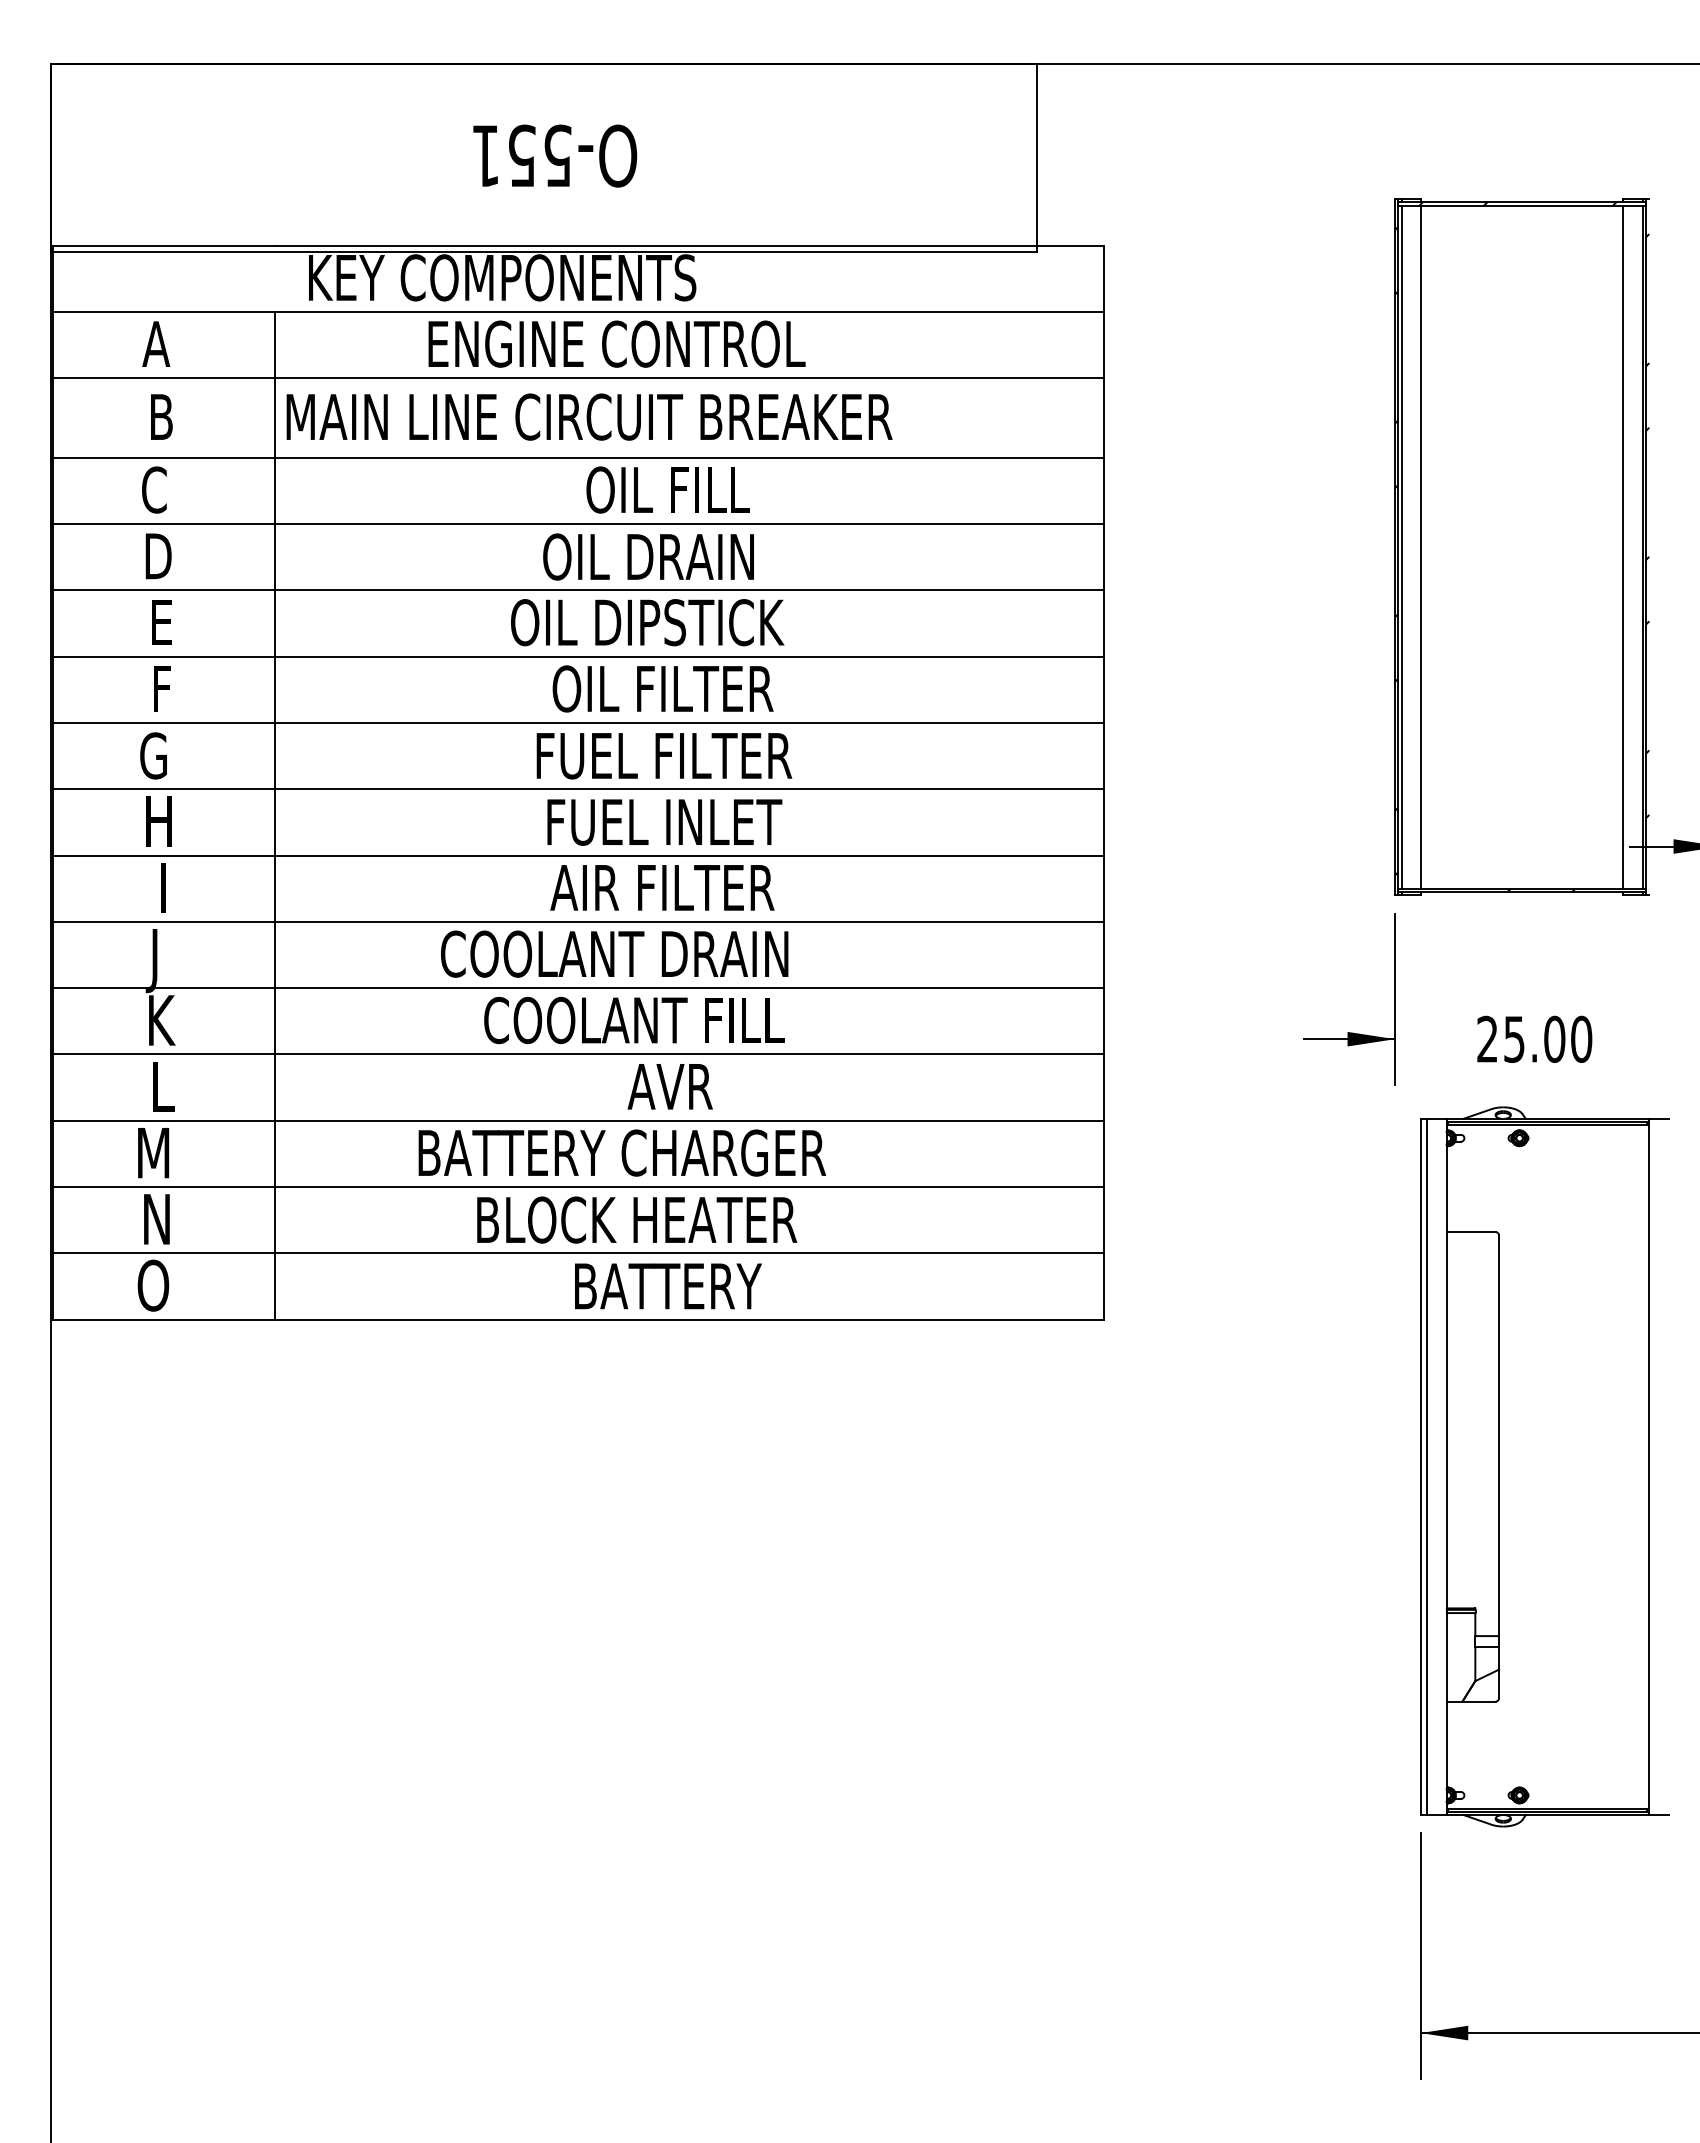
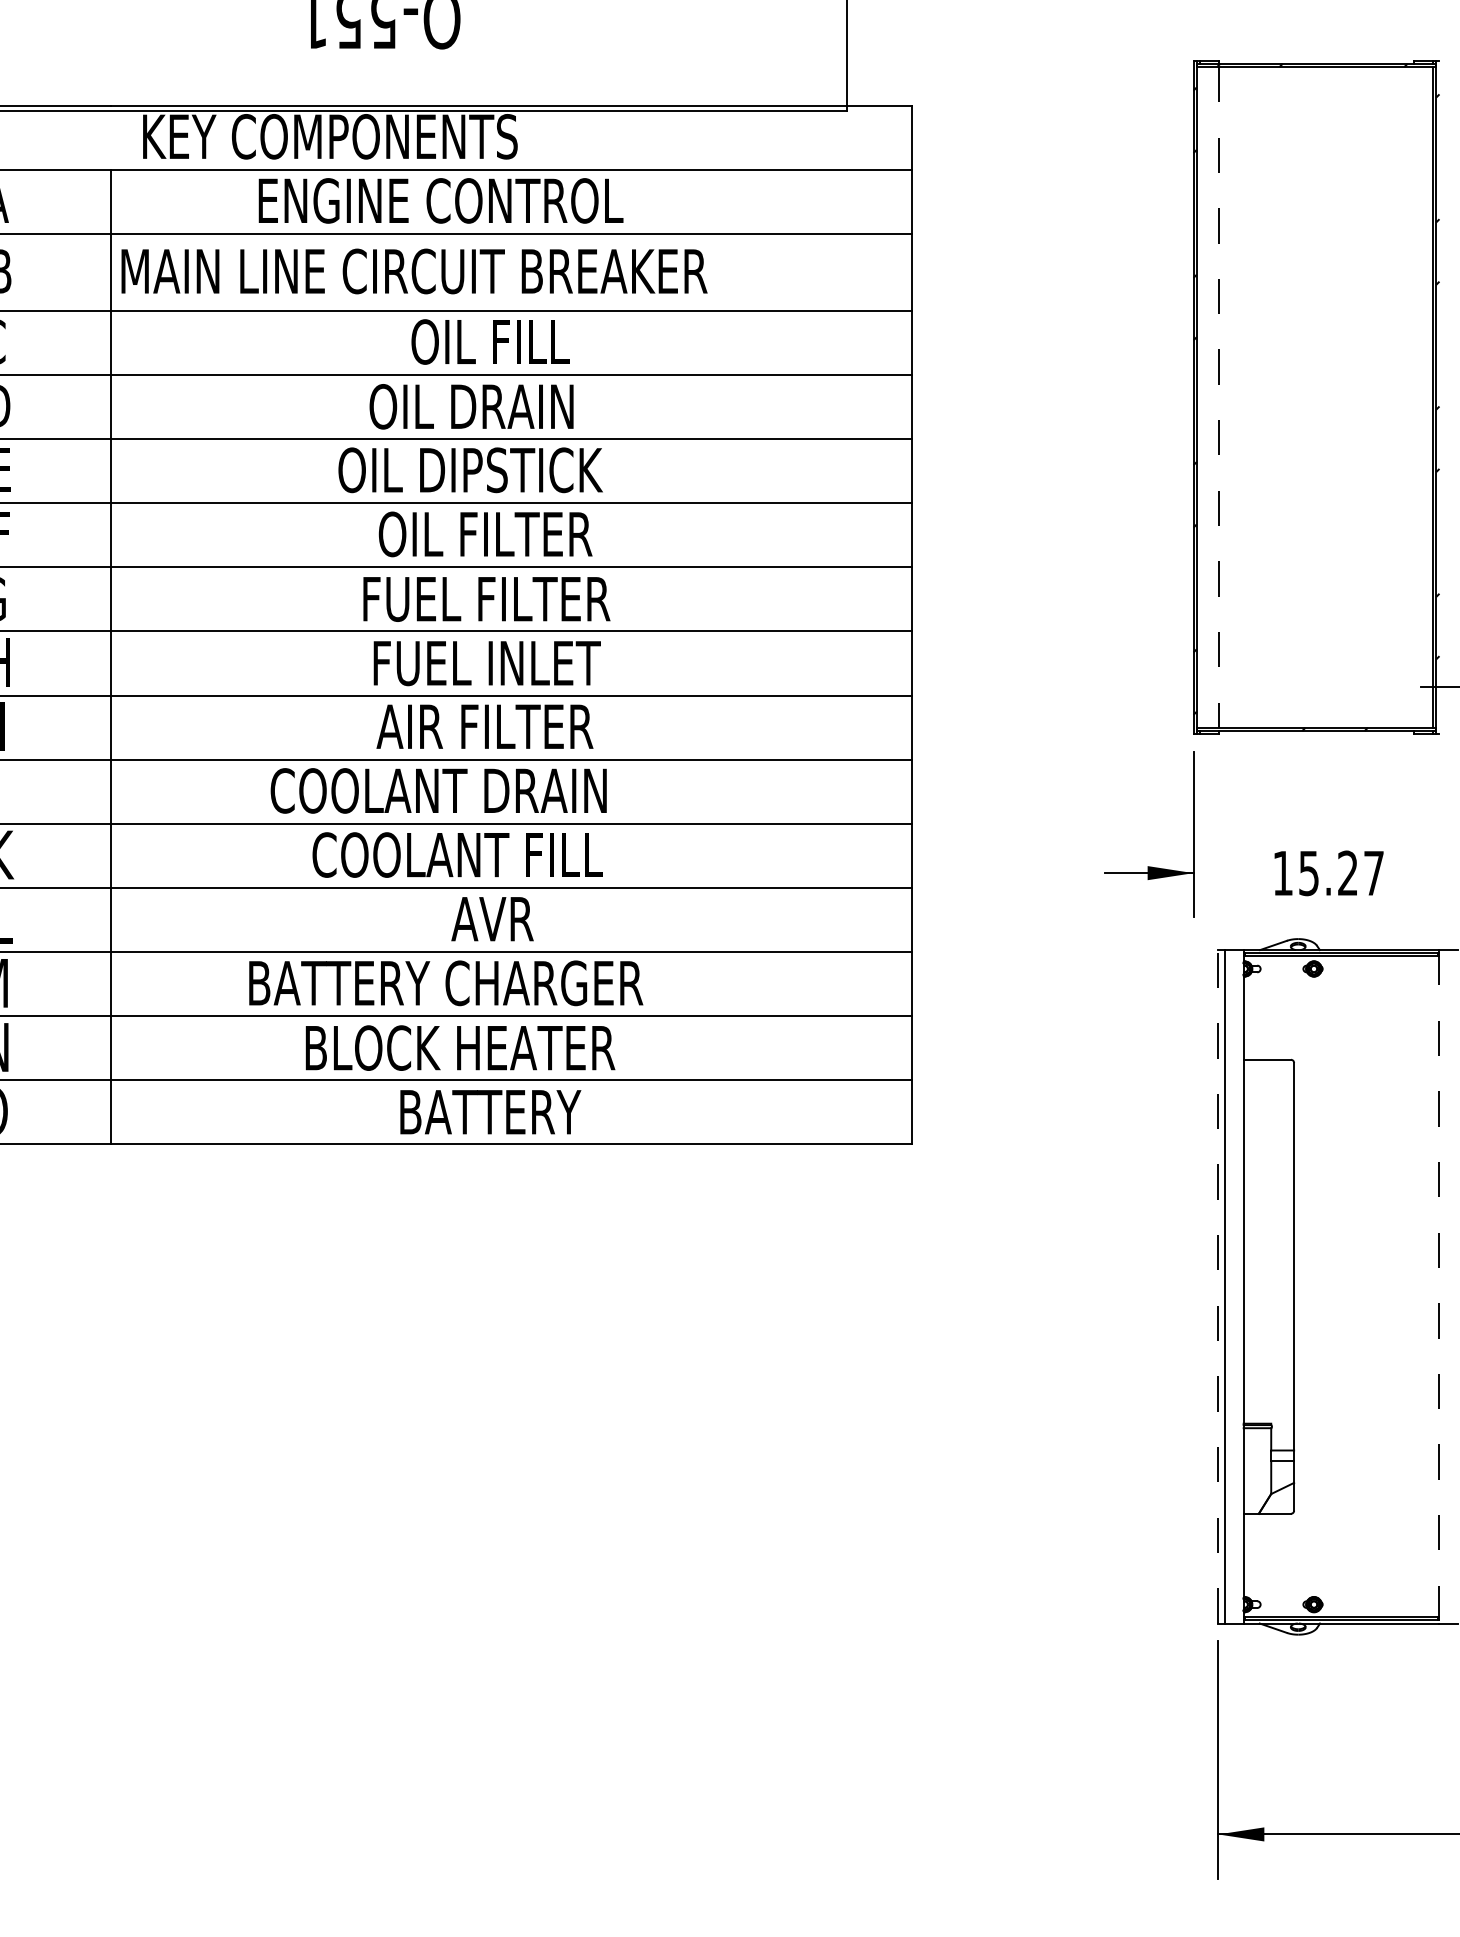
line: (1401, 546) -> (1199, 396), removed
line: (1623, 546) -> (1414, 396), removed
line: (1421, 547) -> (1219, 397), solid -> dashed
text: (1534, 1038) -> (1328, 872), 25.00 -> 15.27
line: (1420, 1466) -> (1218, 1286), solid -> dashed
line: (1648, 1467) -> (1438, 1287), solid -> dashed

